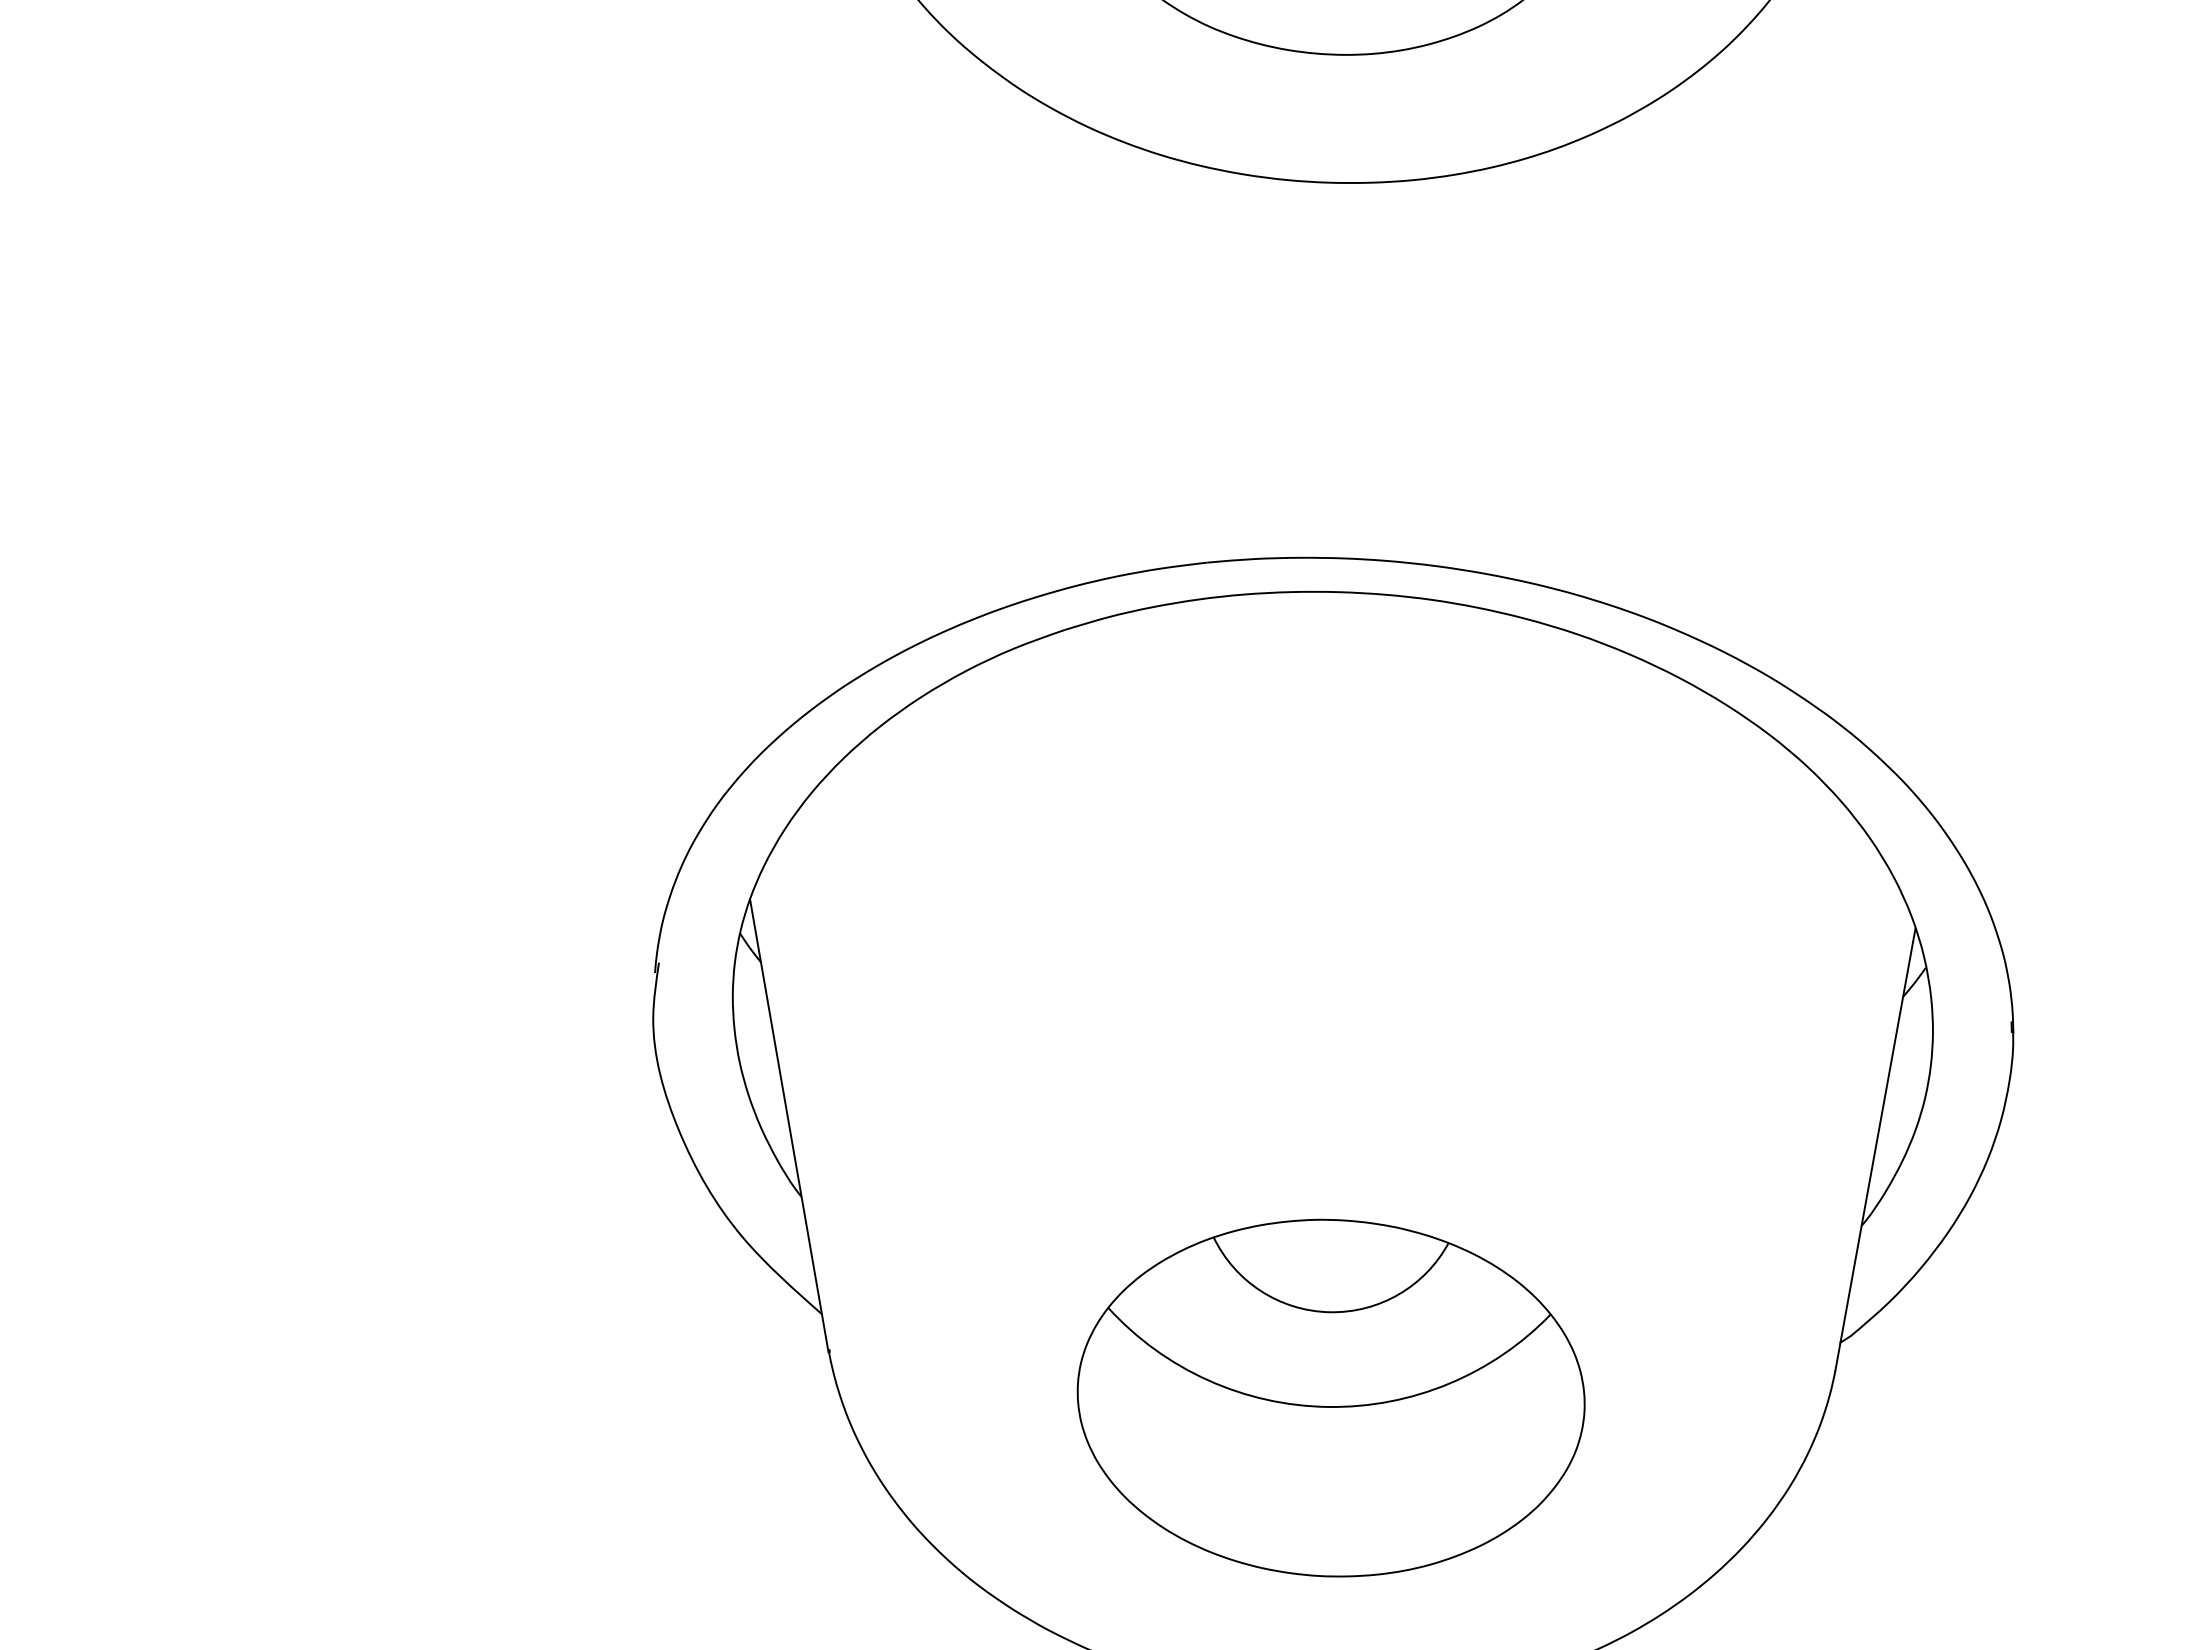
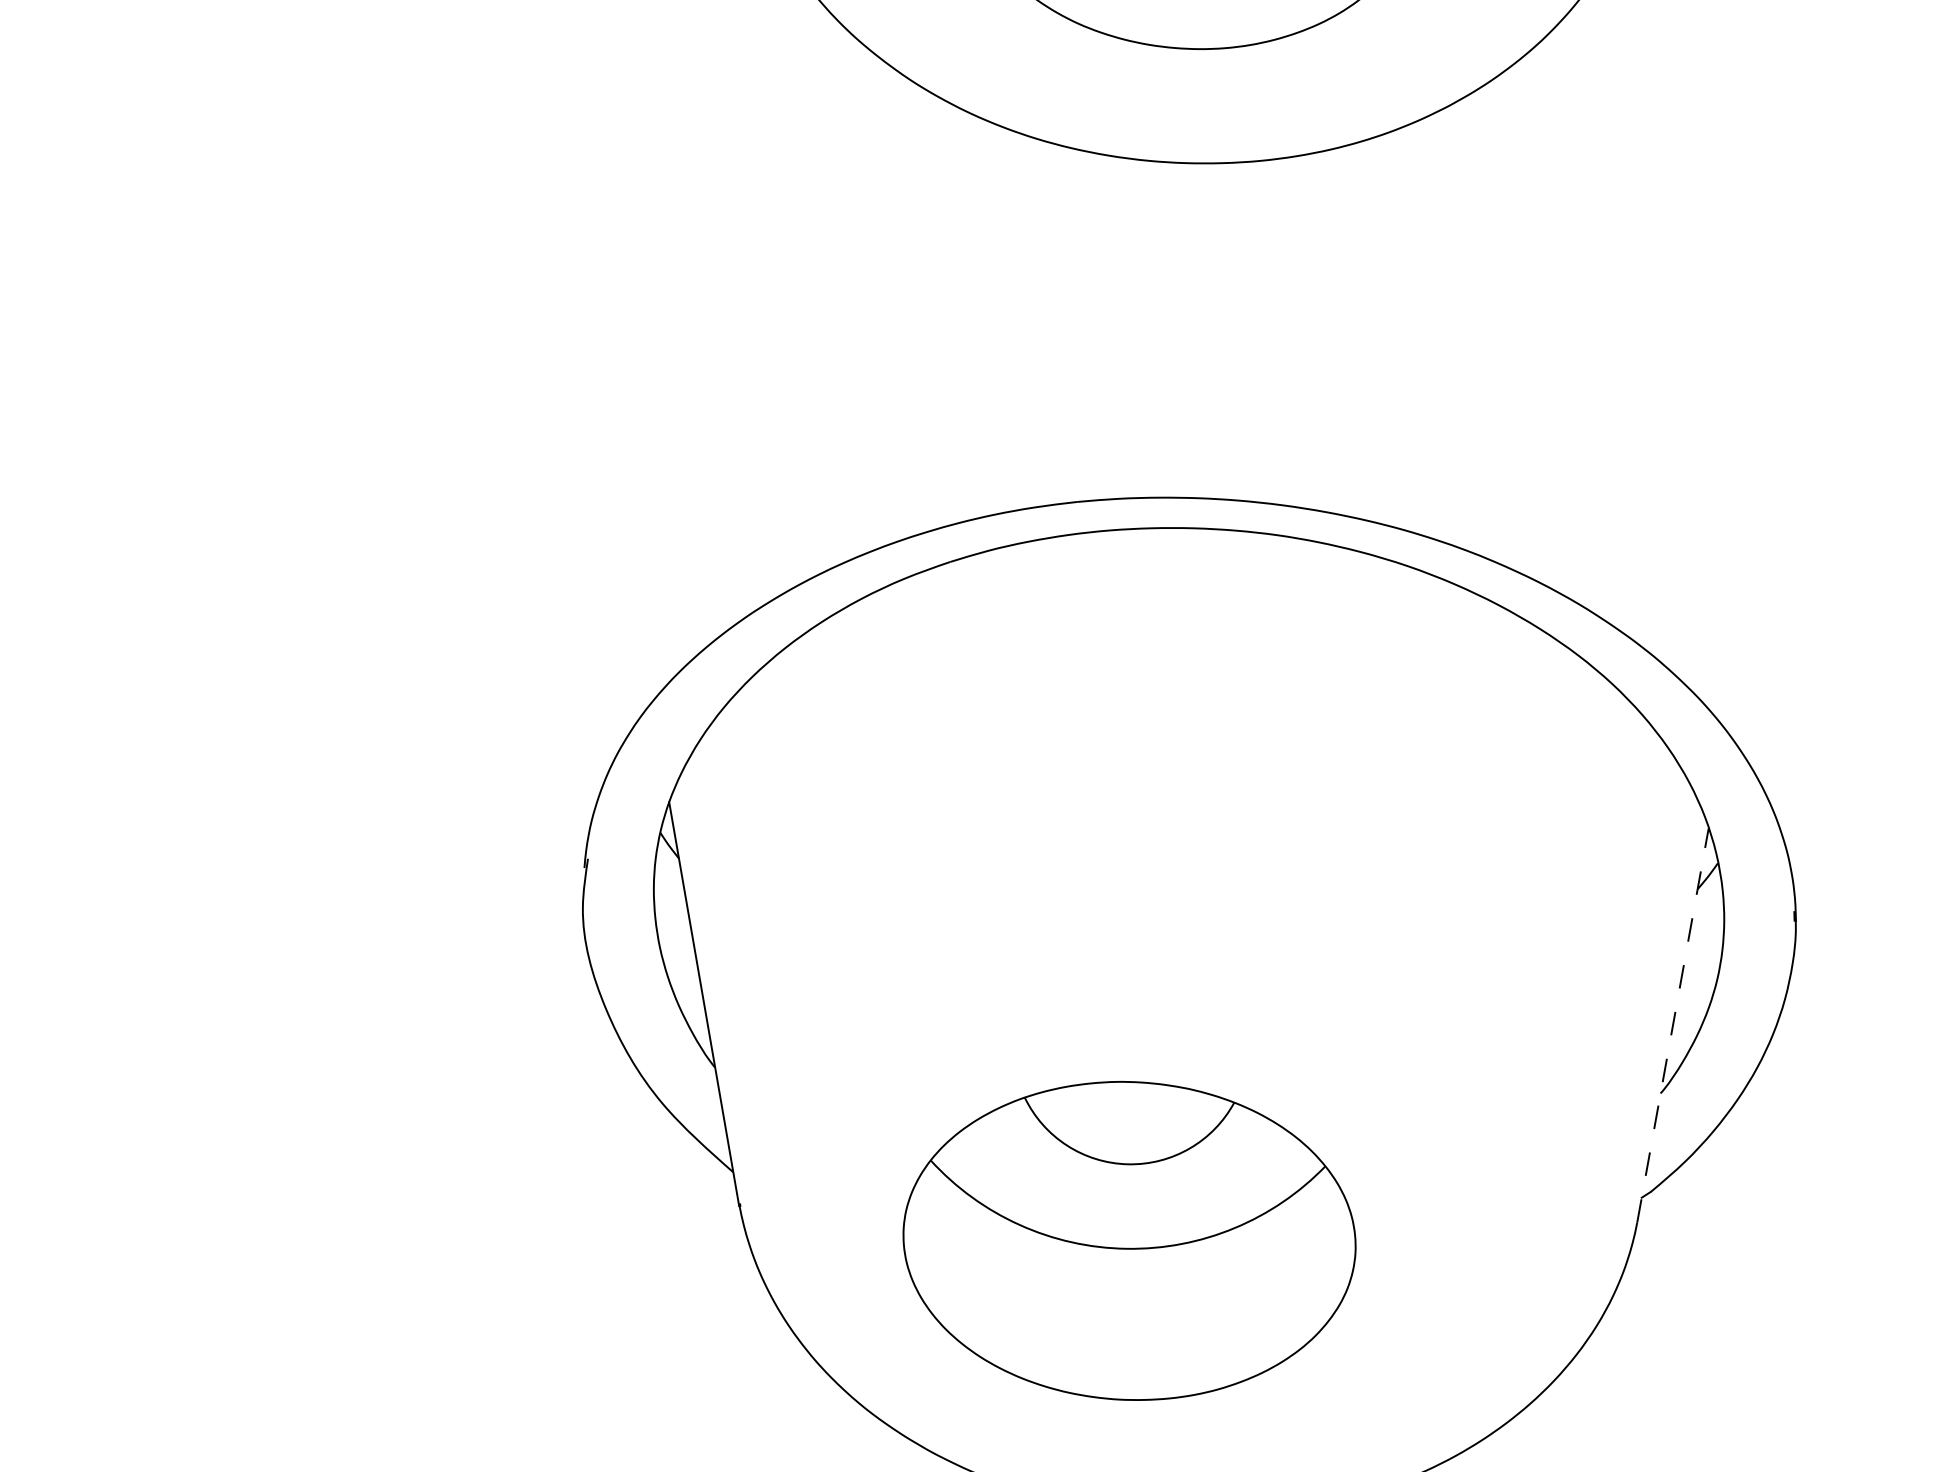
line: (1875, 1149) -> (1673, 1025), solid -> dashed
part: (1330, 1397) -> (1128, 1240), moved

